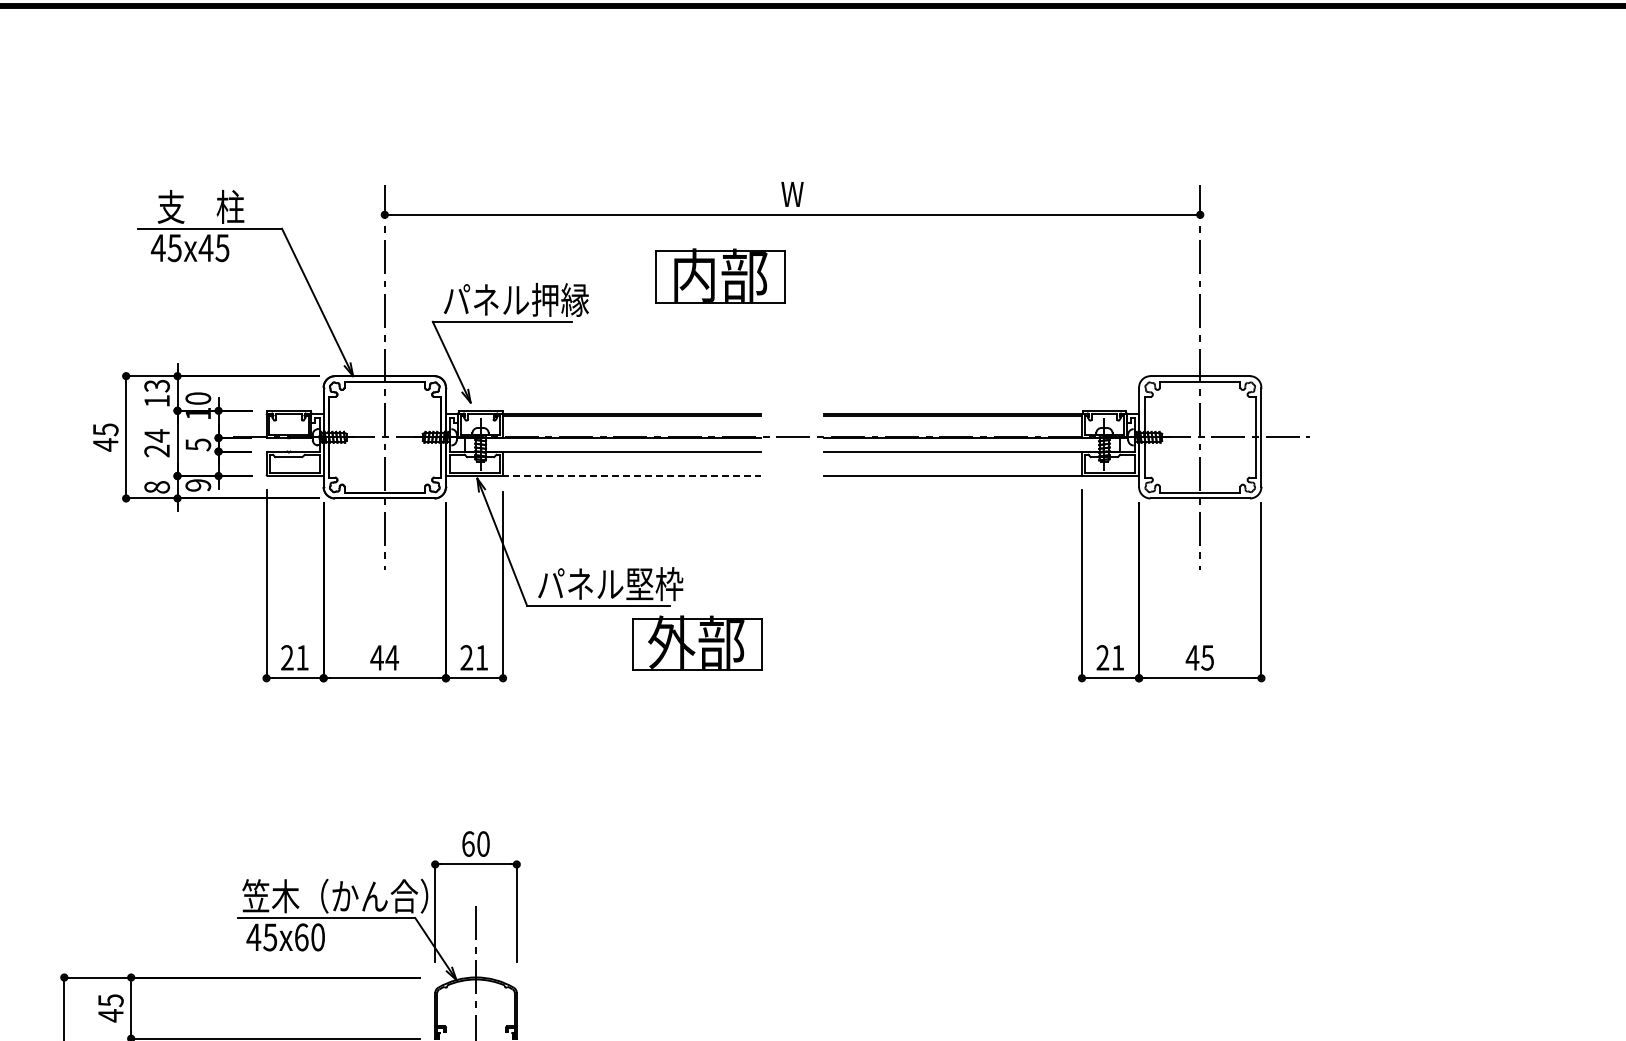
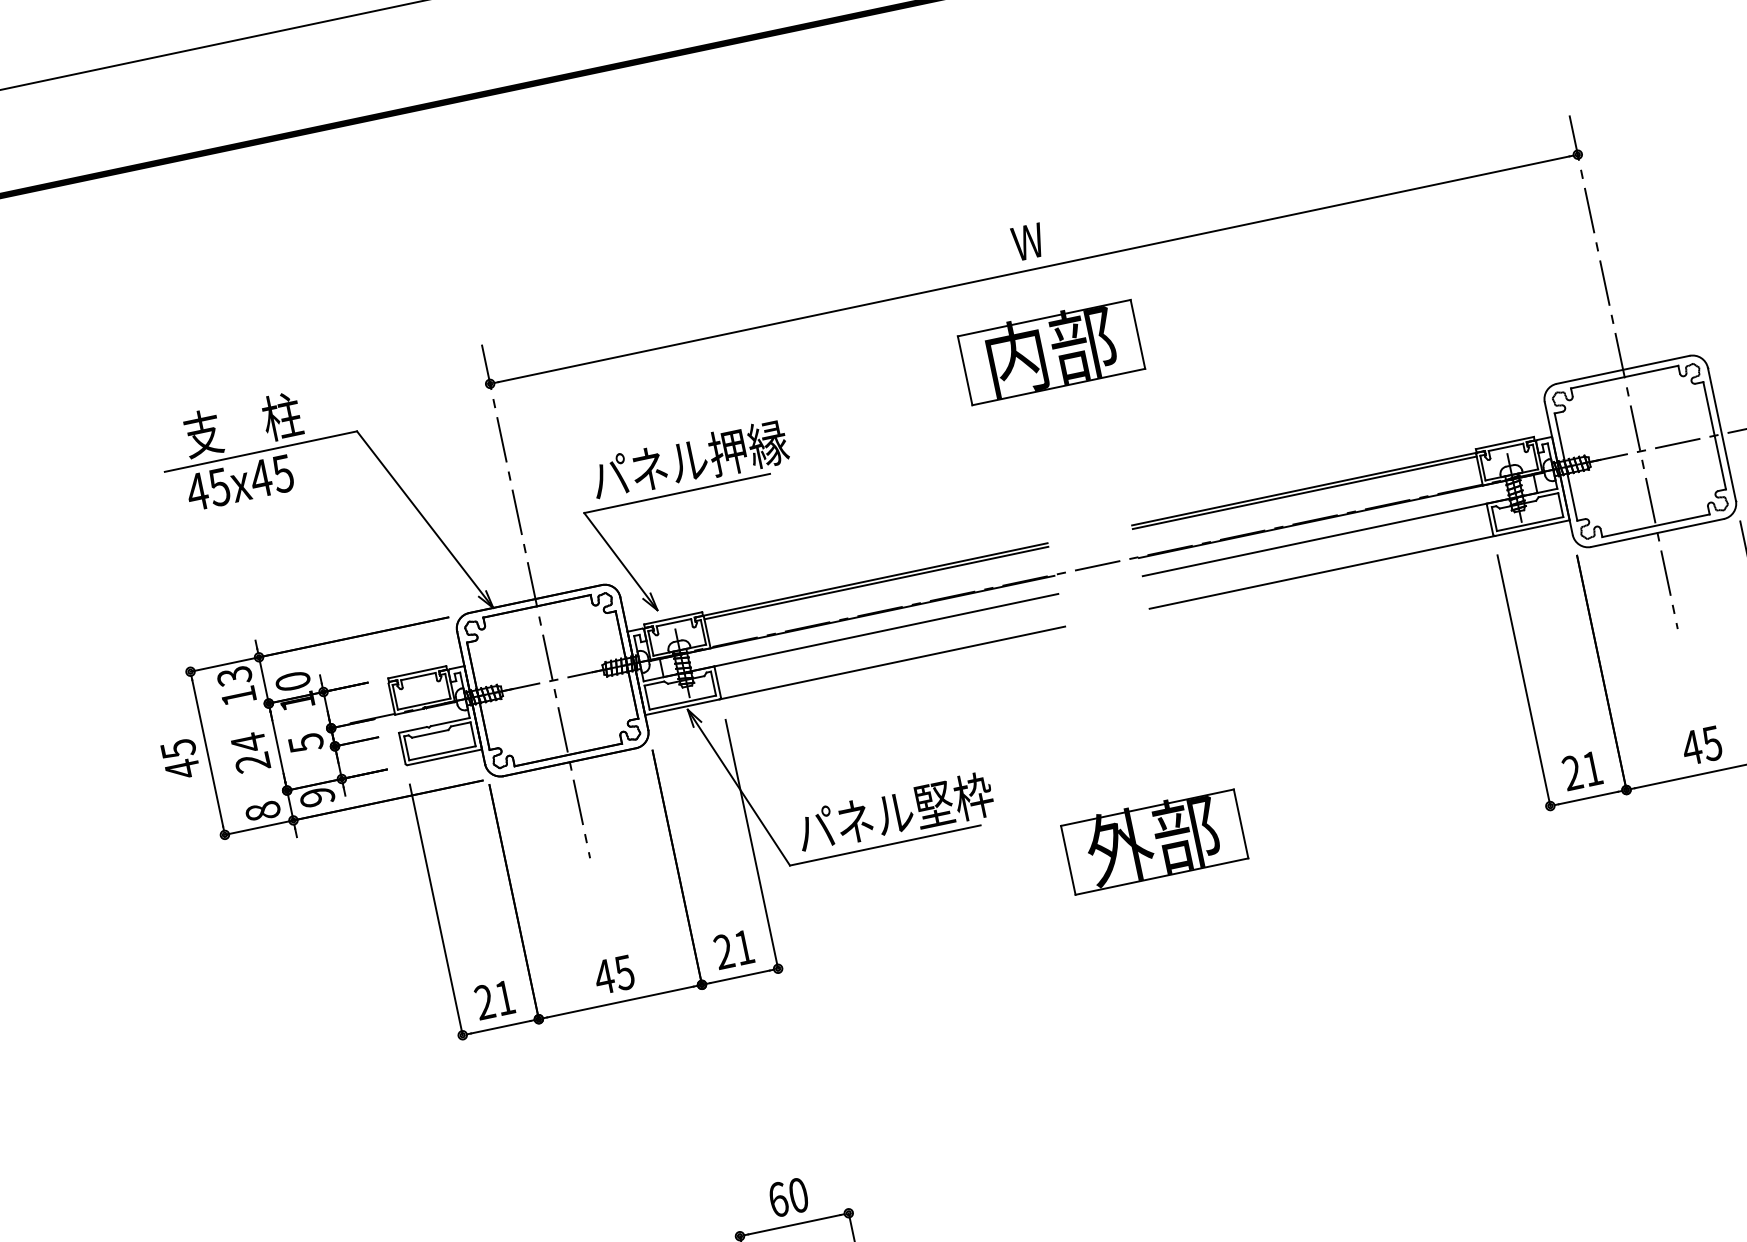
part: (720, 275) -> (1051, 350), moved
line: (631, 476) -> (892, 663), dashed -> solid
part: (697, 642) -> (1154, 839), moved
text: (392, 657) -> (624, 972), 44 -> 45

